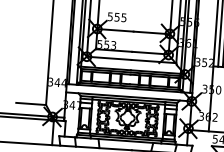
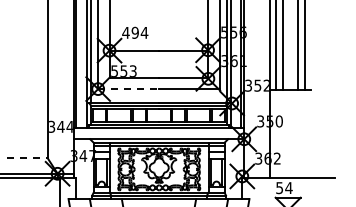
text: (117, 17) -> (135, 32), 555 -> 494
line: (109, 58) -> (129, 89), solid -> dashed
line: (31, 104) -> (27, 158), solid -> dashed

